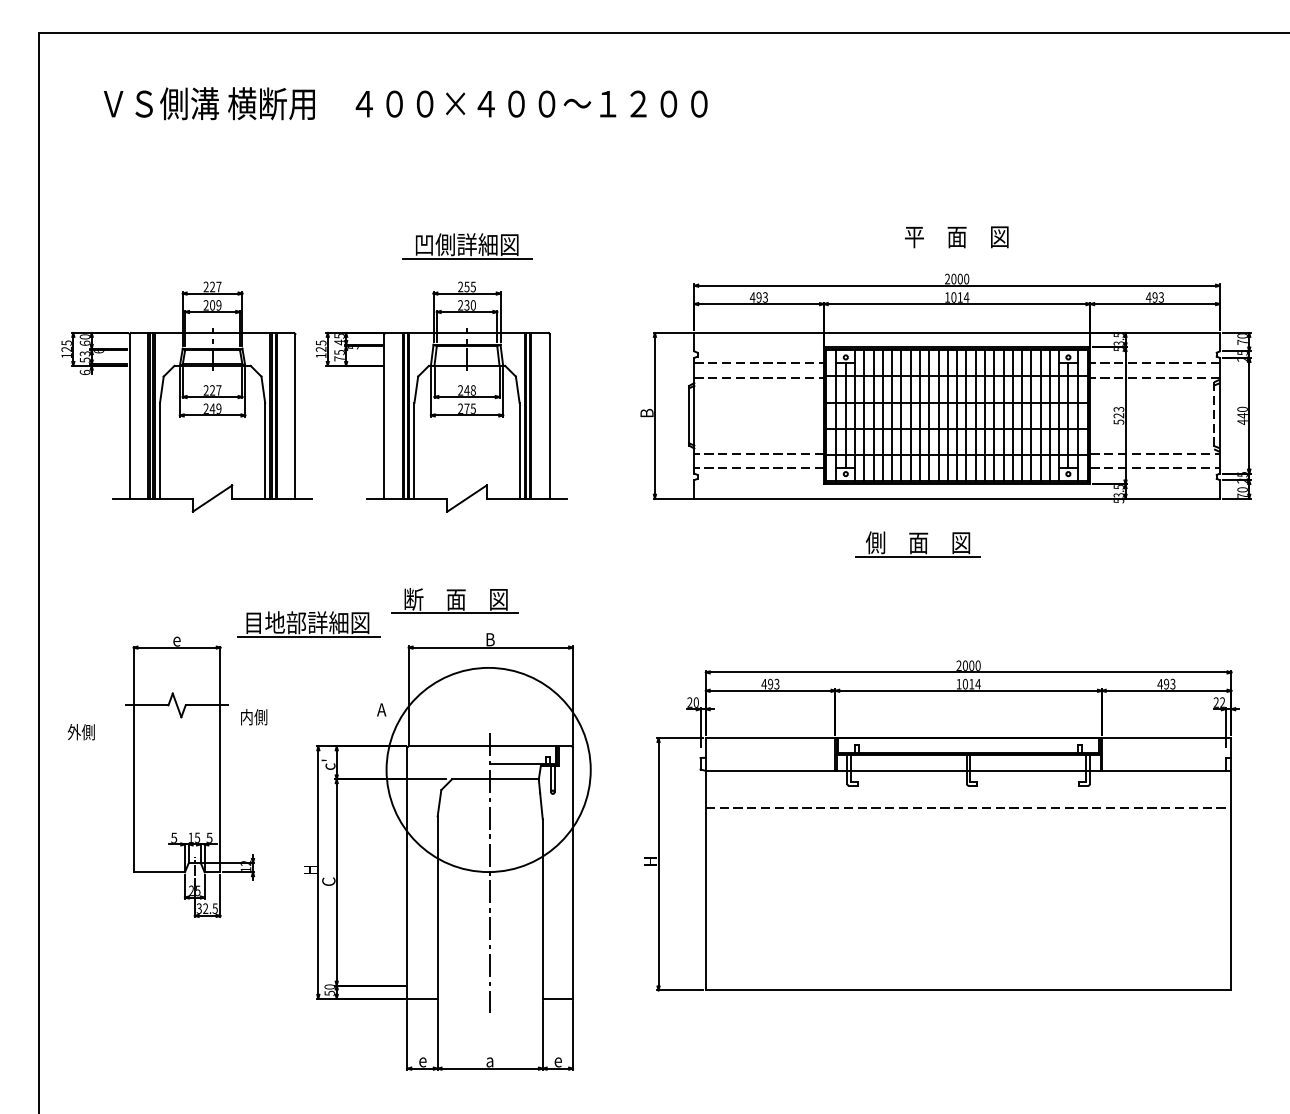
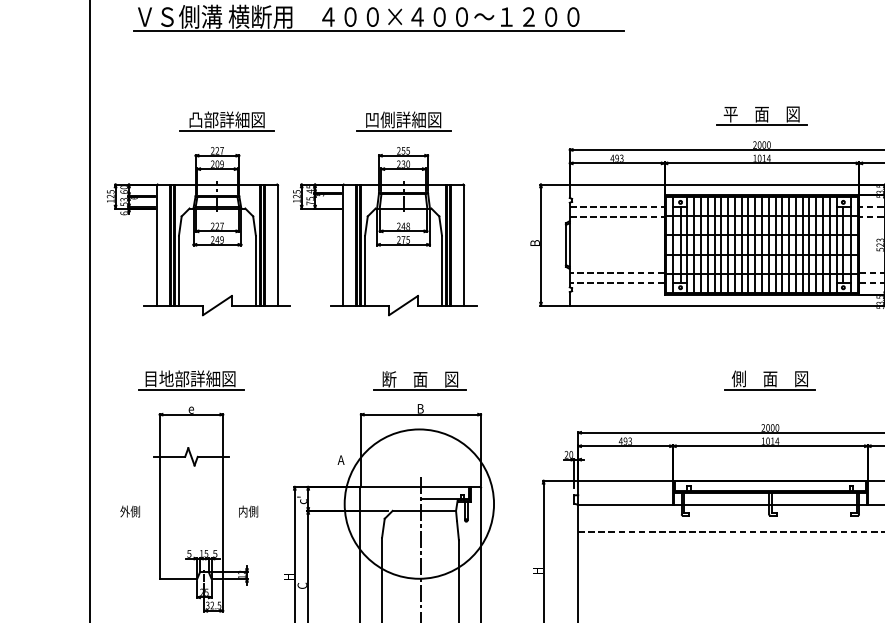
line: (433, 122) -> (379, 30), added
part: (225, 246) -> (226, 121), added
line: (956, 251) -> (761, 124), added
part: (917, 544) -> (769, 380), moved
part: (454, 600) -> (419, 380), moved
part: (308, 624) -> (191, 380), moved
text: (254, 717) -> (248, 511), moved
text: (80, 732) -> (129, 511), moved

